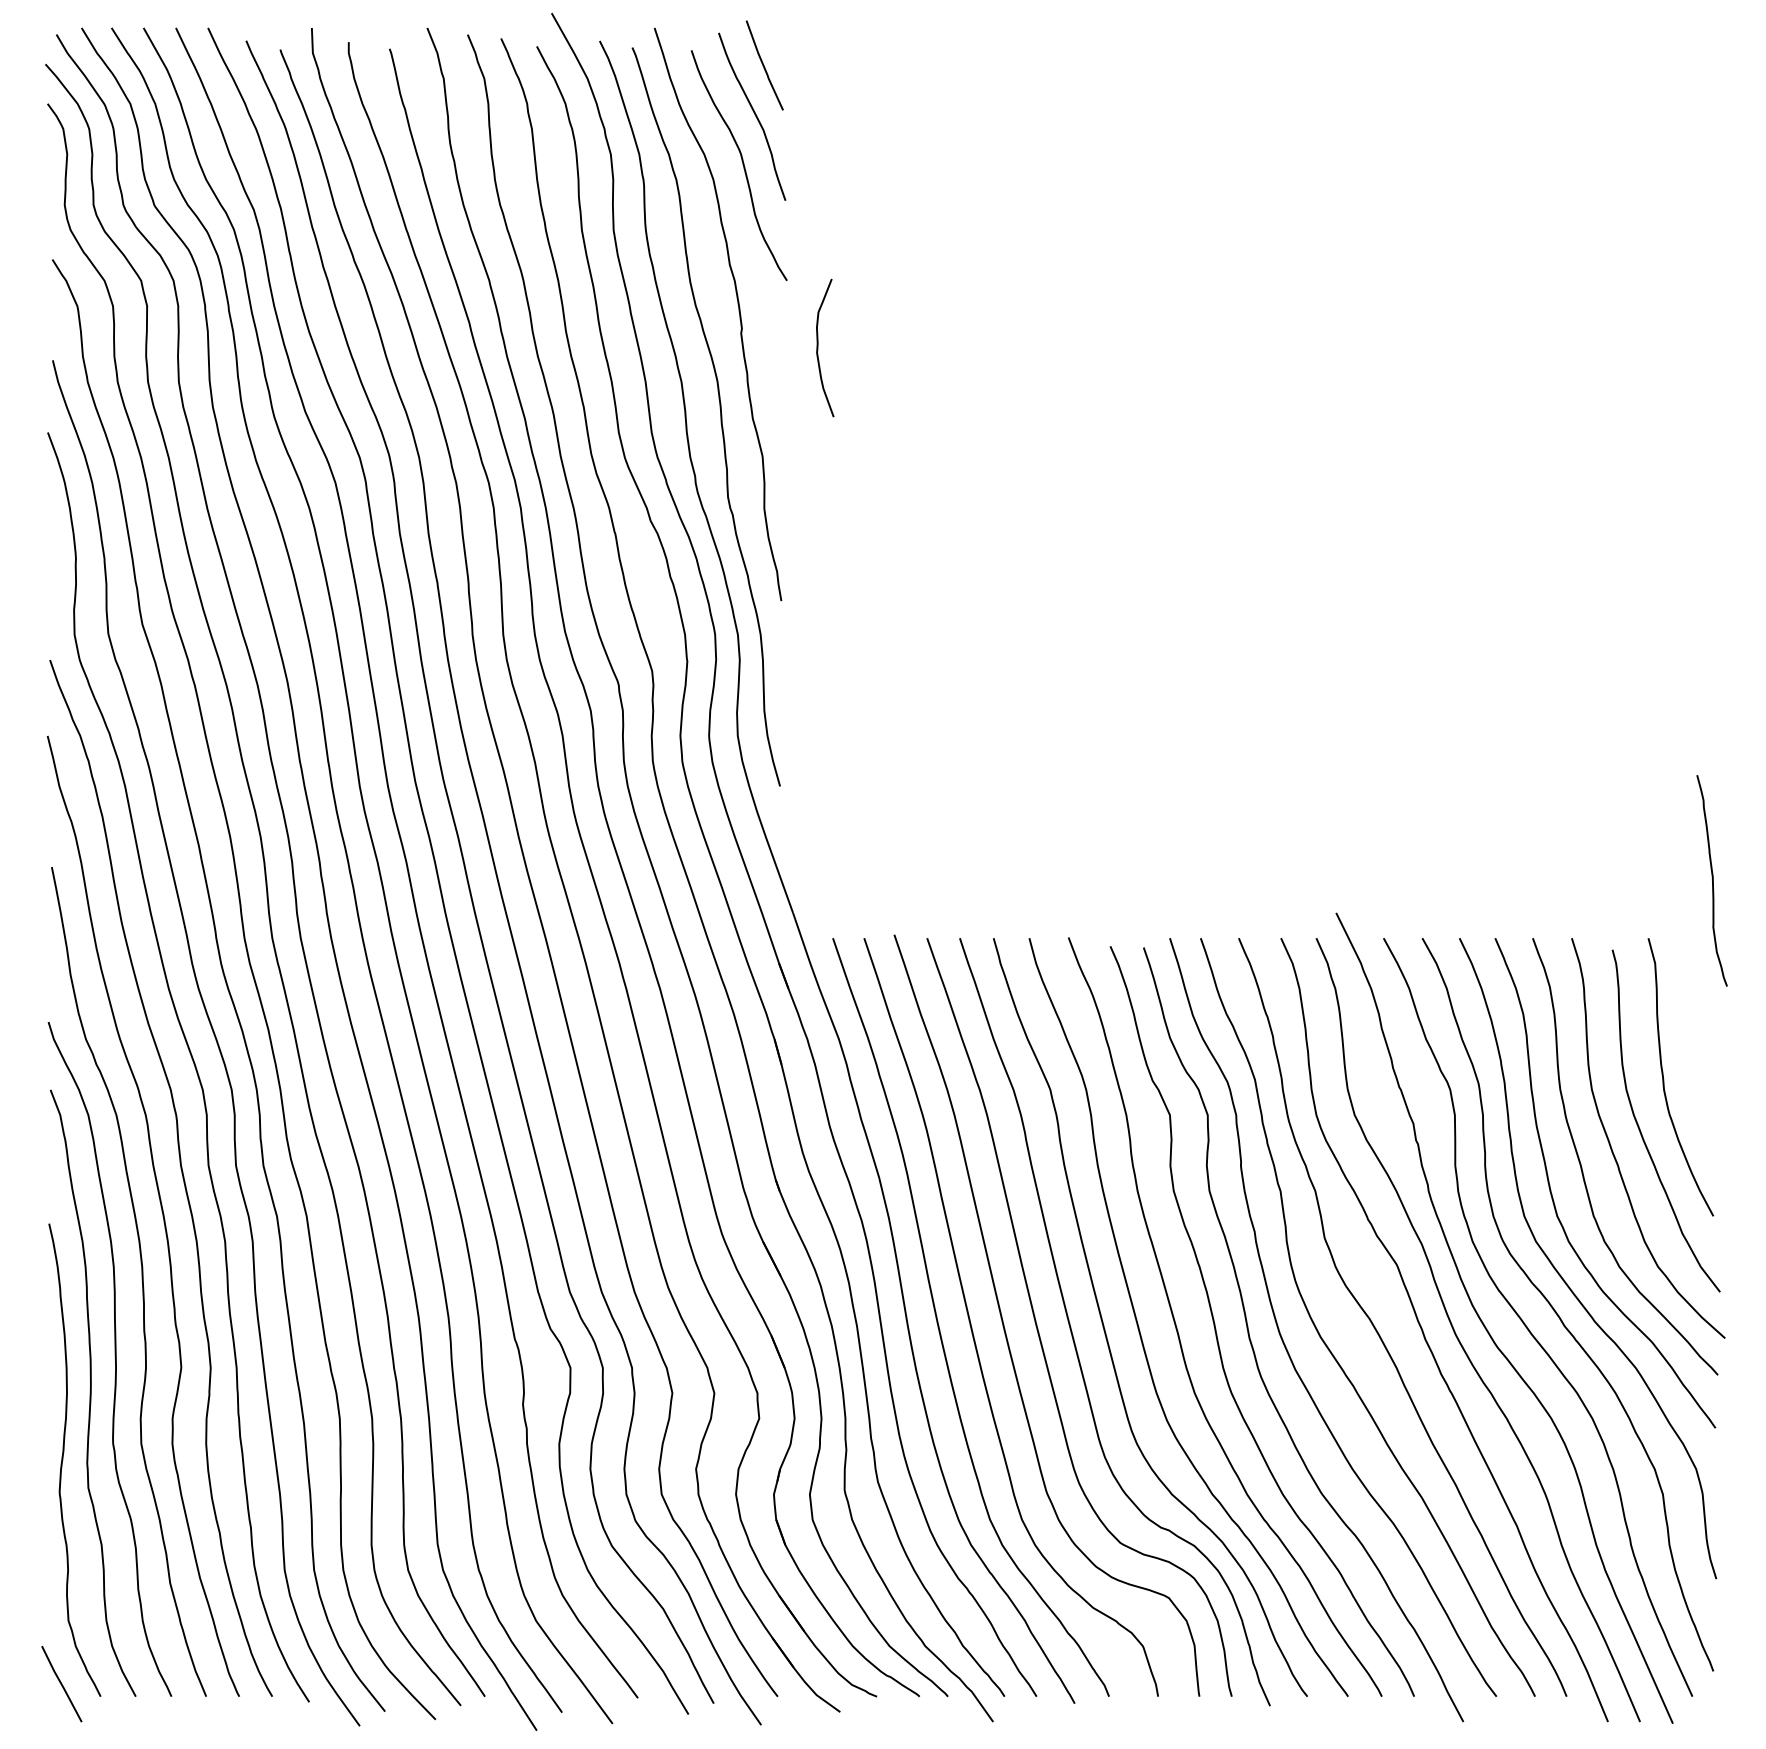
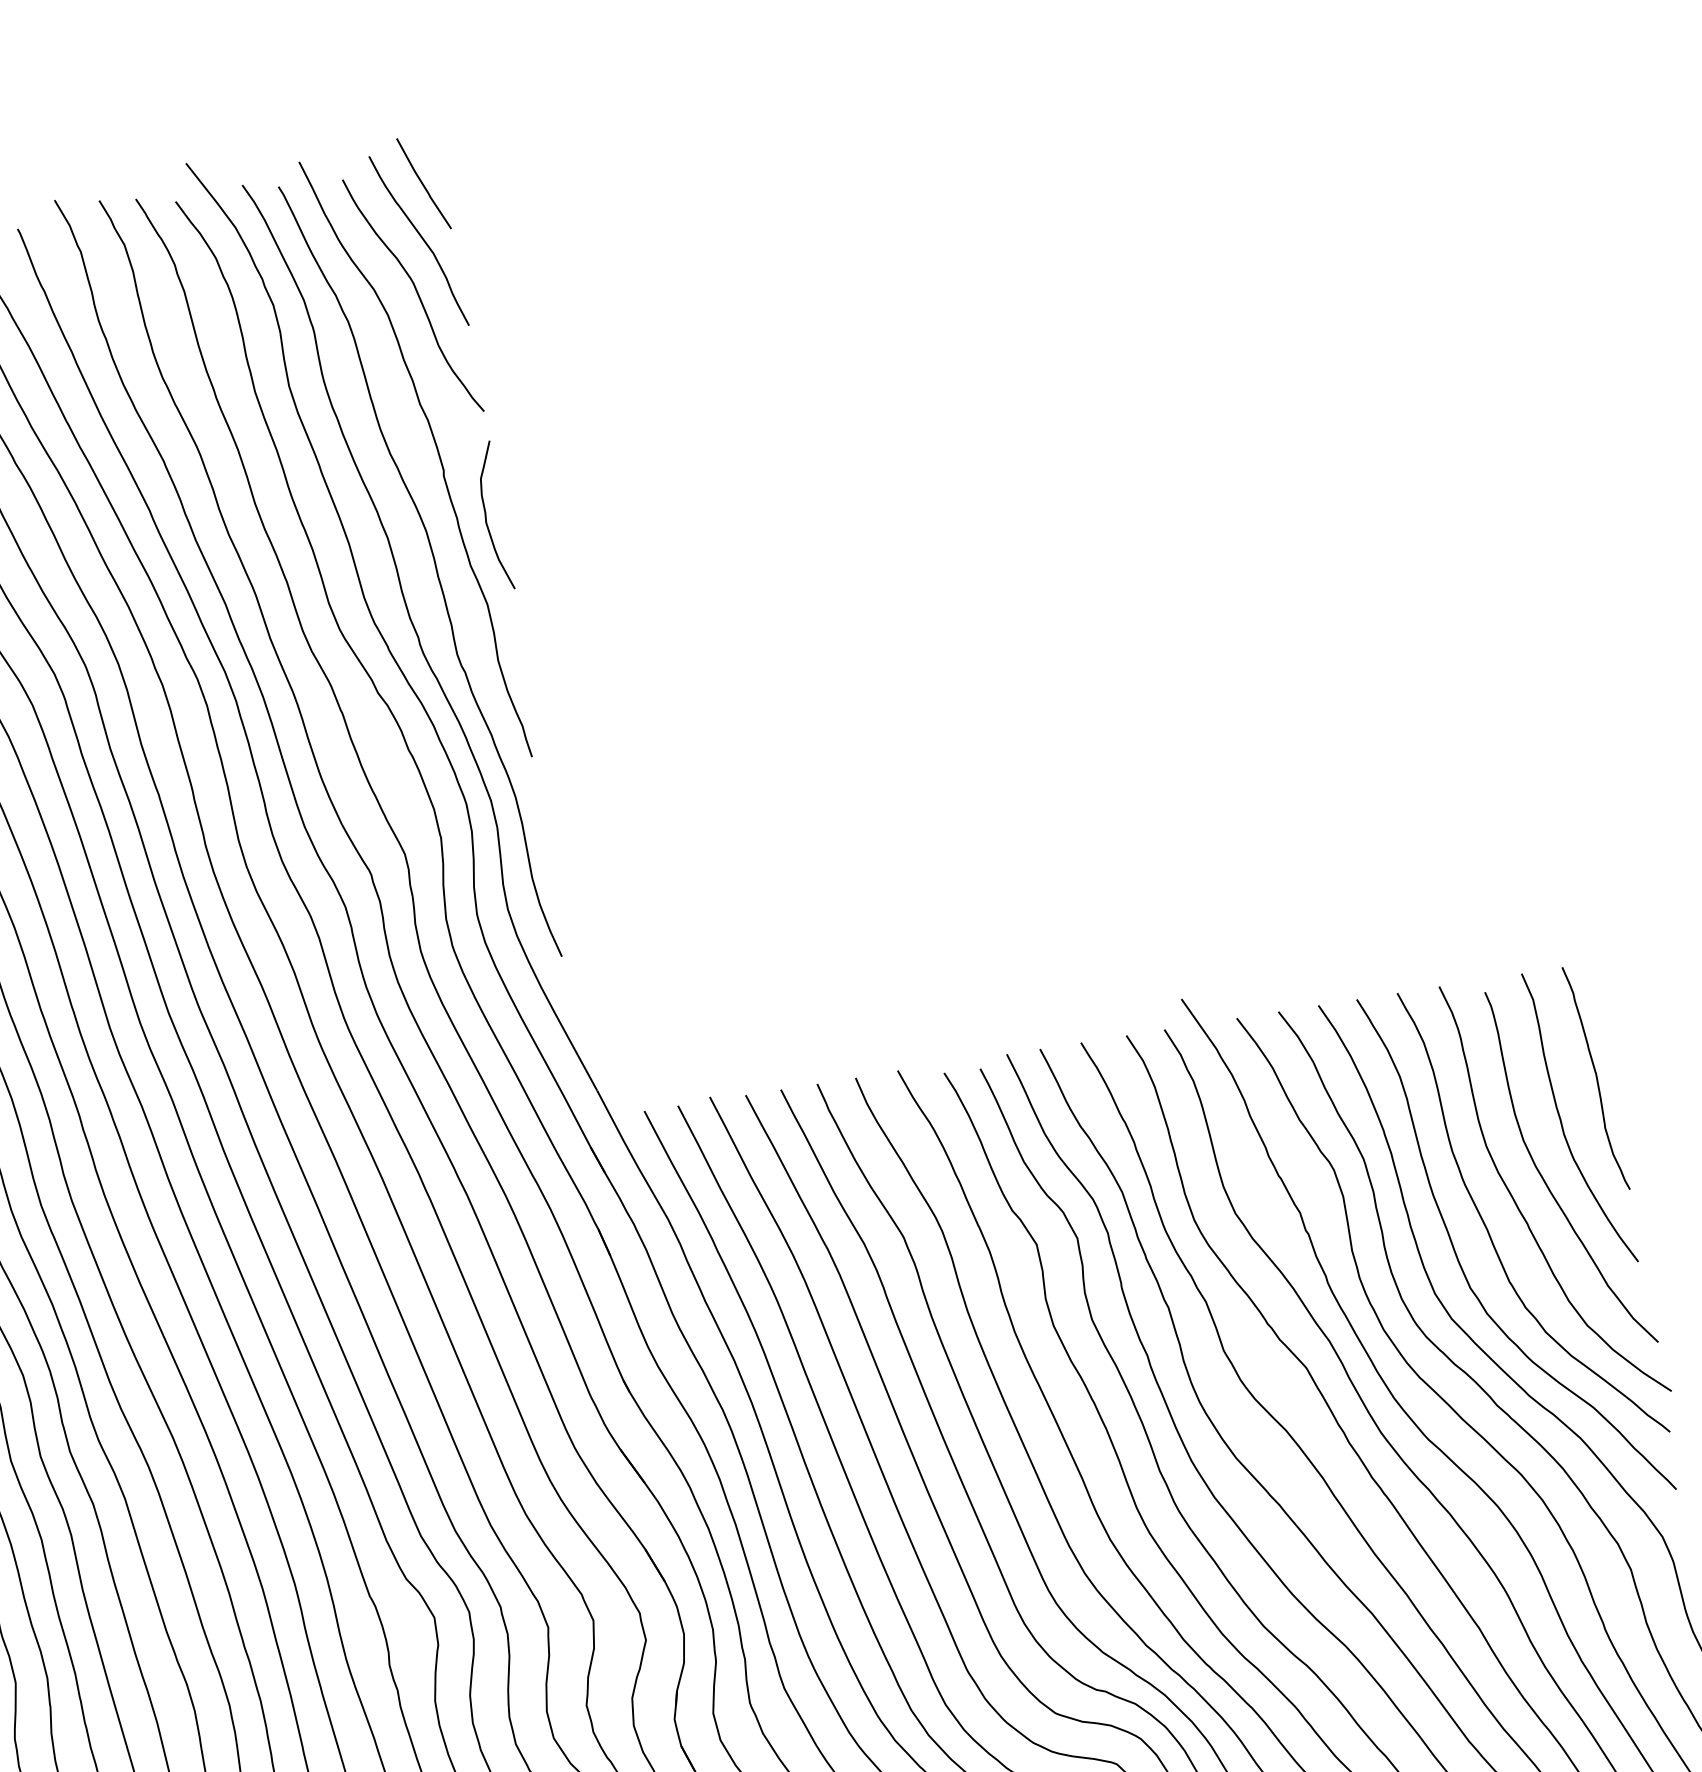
curve: (818, 347) -> (486, 516), moved
curve: (1712, 880) -> (1596, 1078), moved

